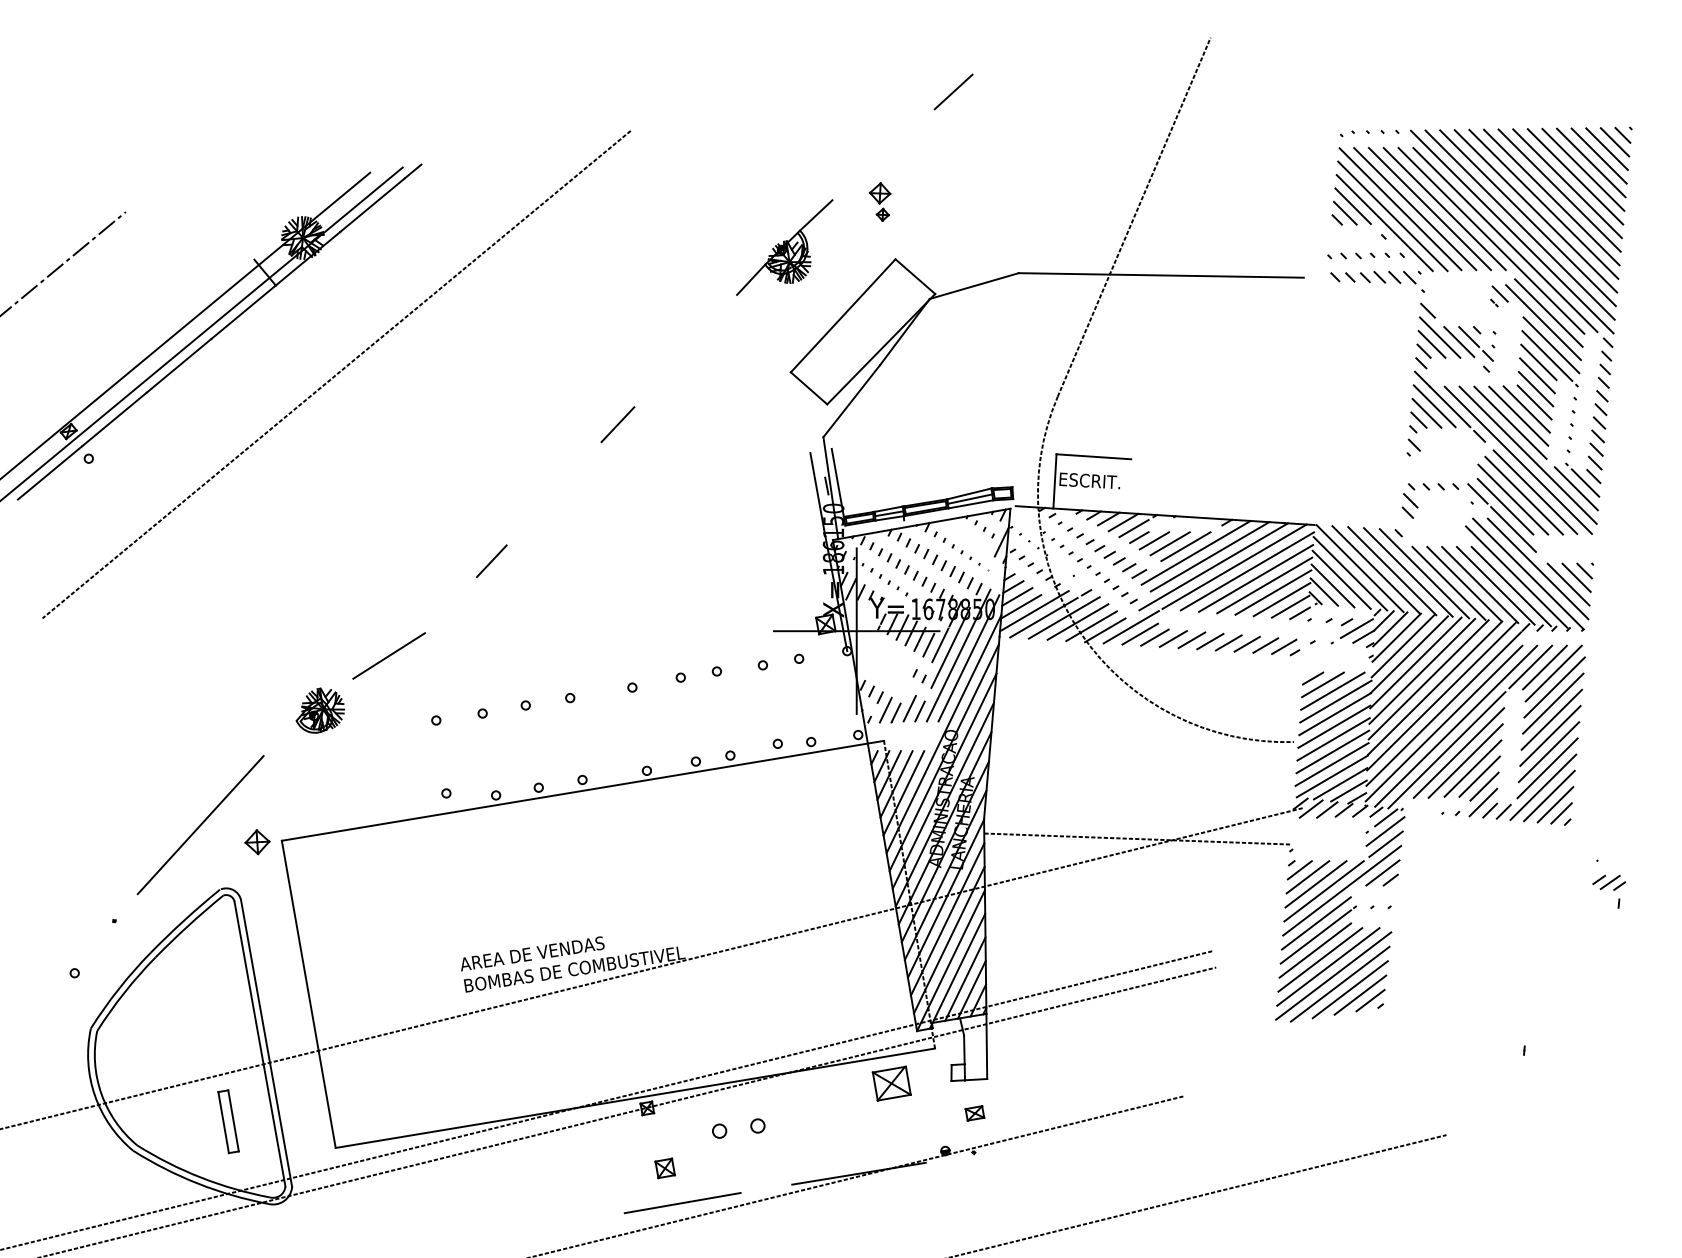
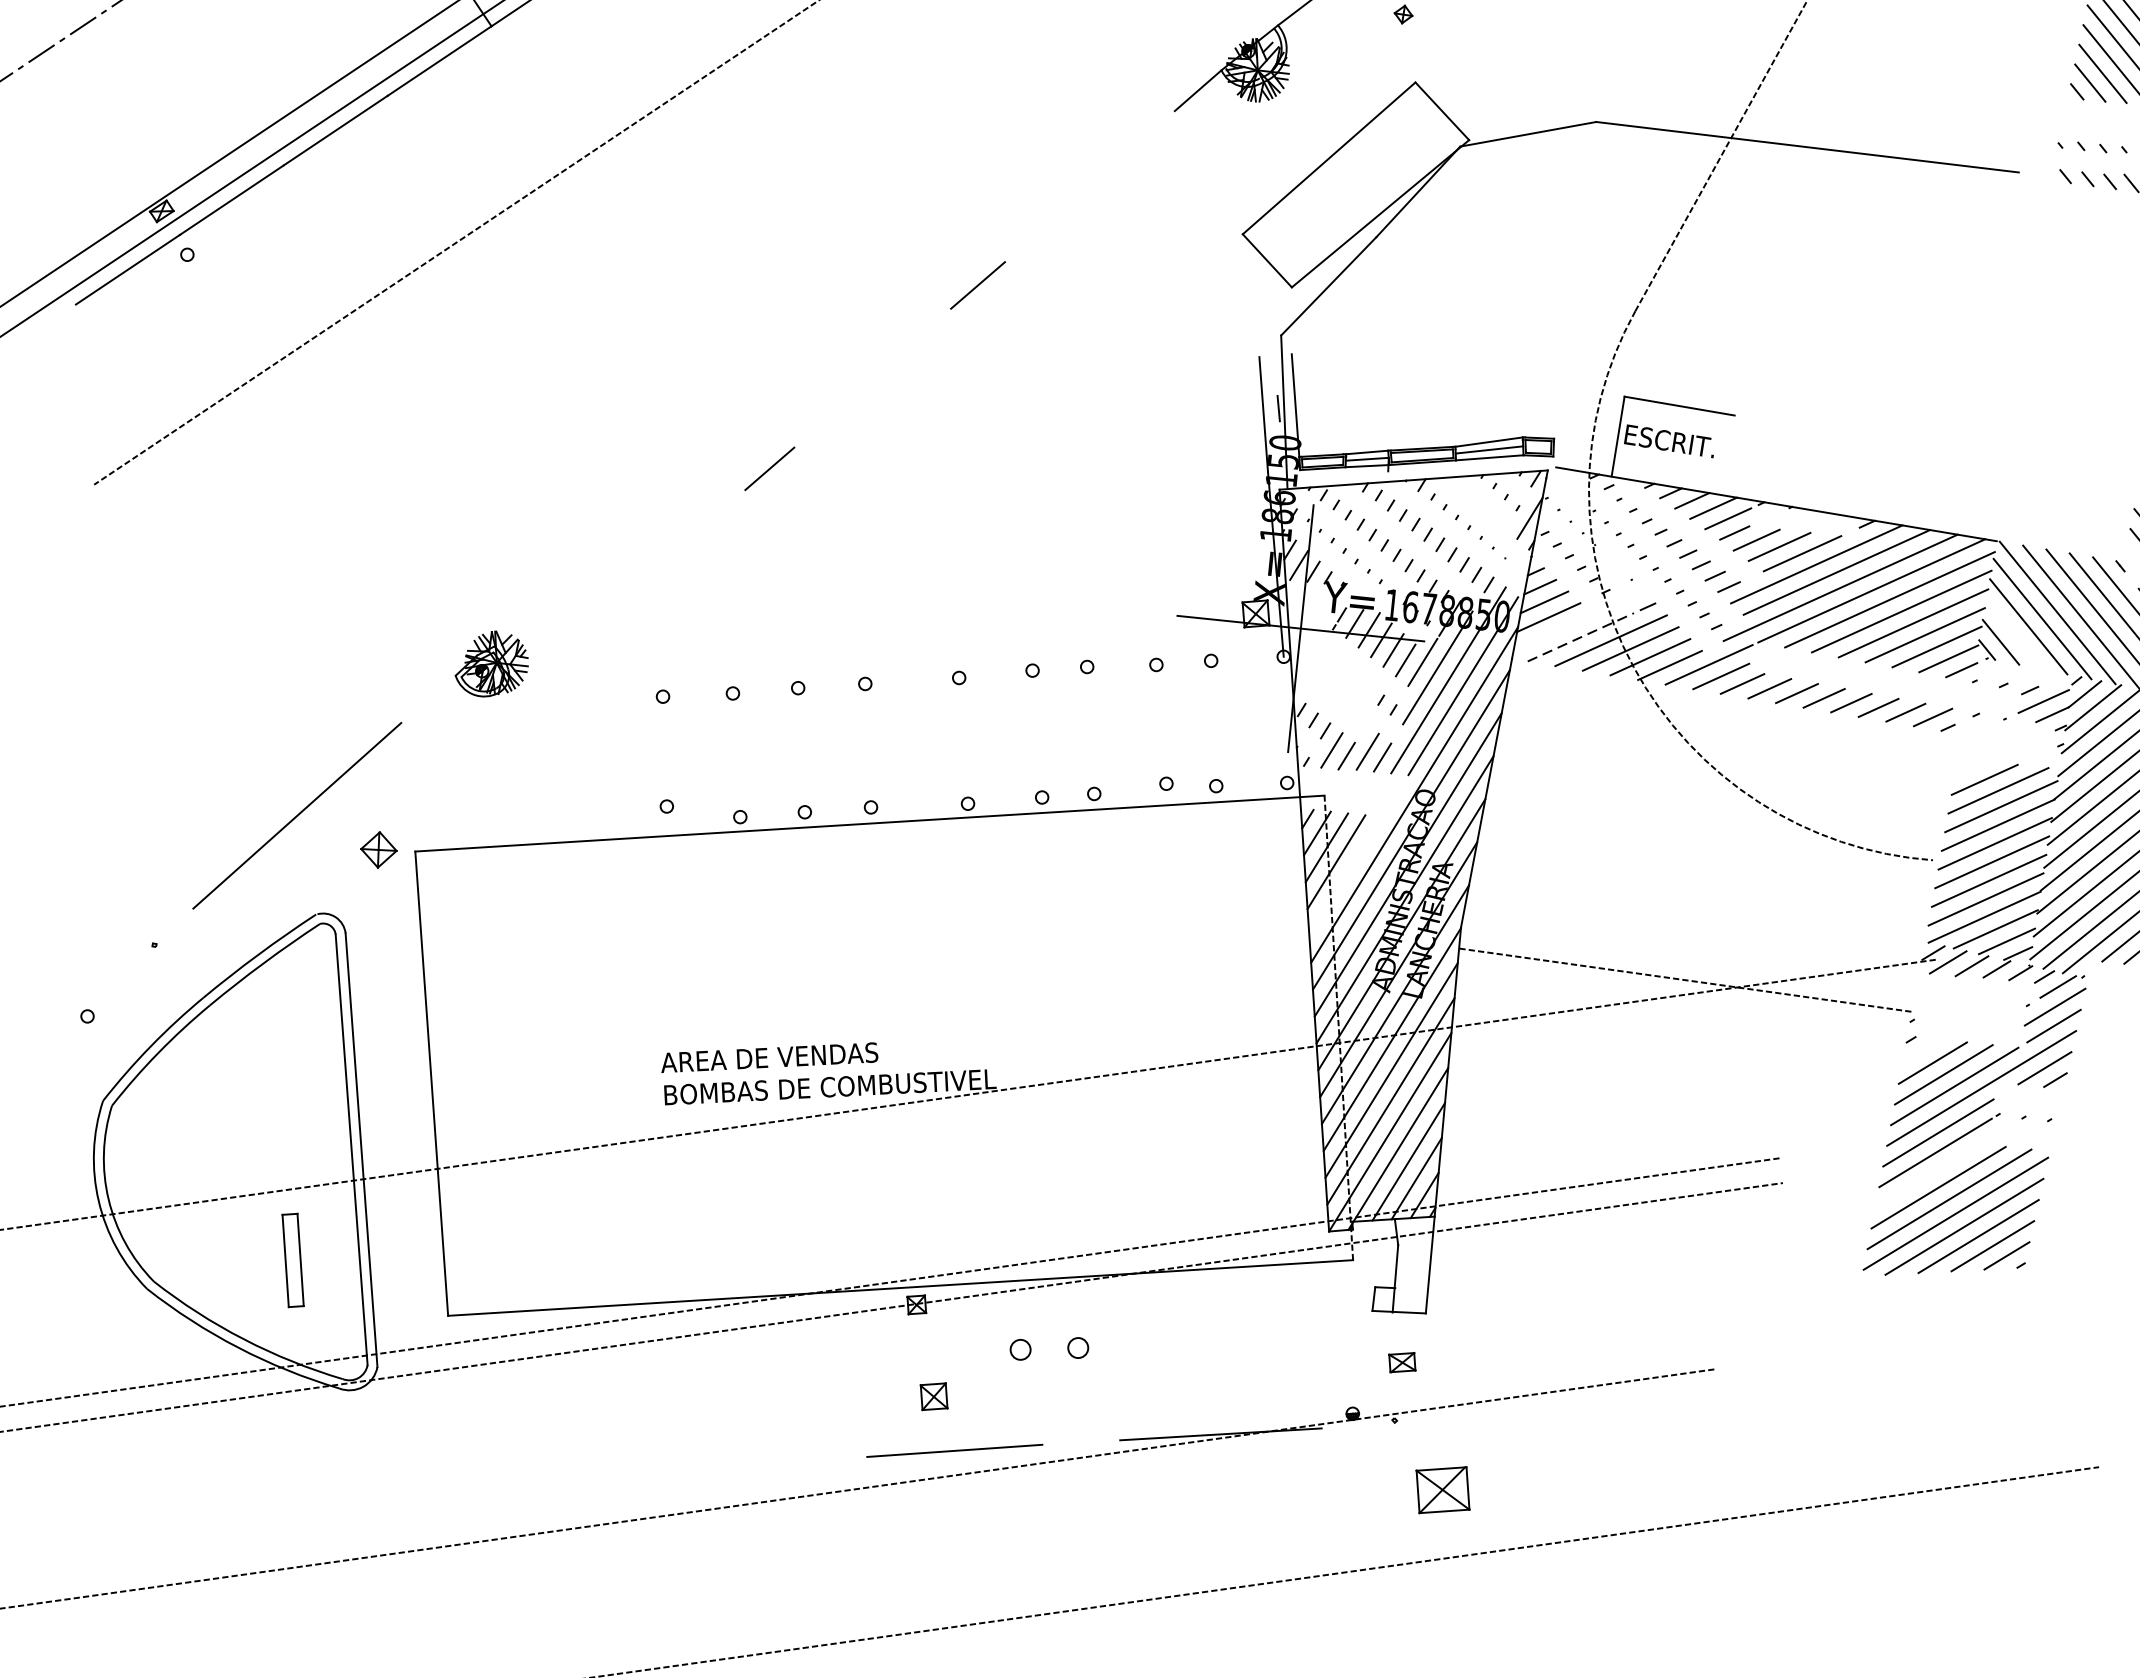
line: (1332, 585) -> (2014, 633), removed
line: (1034, 611) -> (1567, 626), removed
line: (1044, 617) -> (1581, 637), solid -> dashed
line: (388, 655) -> (602, 592), removed
line: (1312, 678) -> (1970, 768), removed
line: (903, 793) -> (1345, 876), removed
line: (1299, 870) -> (1921, 1051), removed
line: (1315, 950) -> (1932, 1173), removed
part: (891, 1083) -> (1442, 1489), moved

